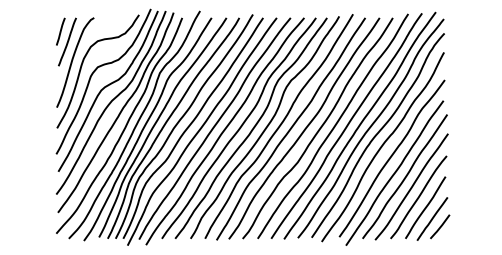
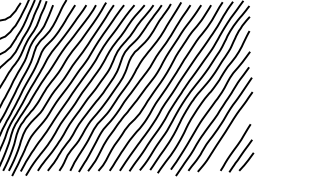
curve: (418, 197) -> (230, 139), removed

